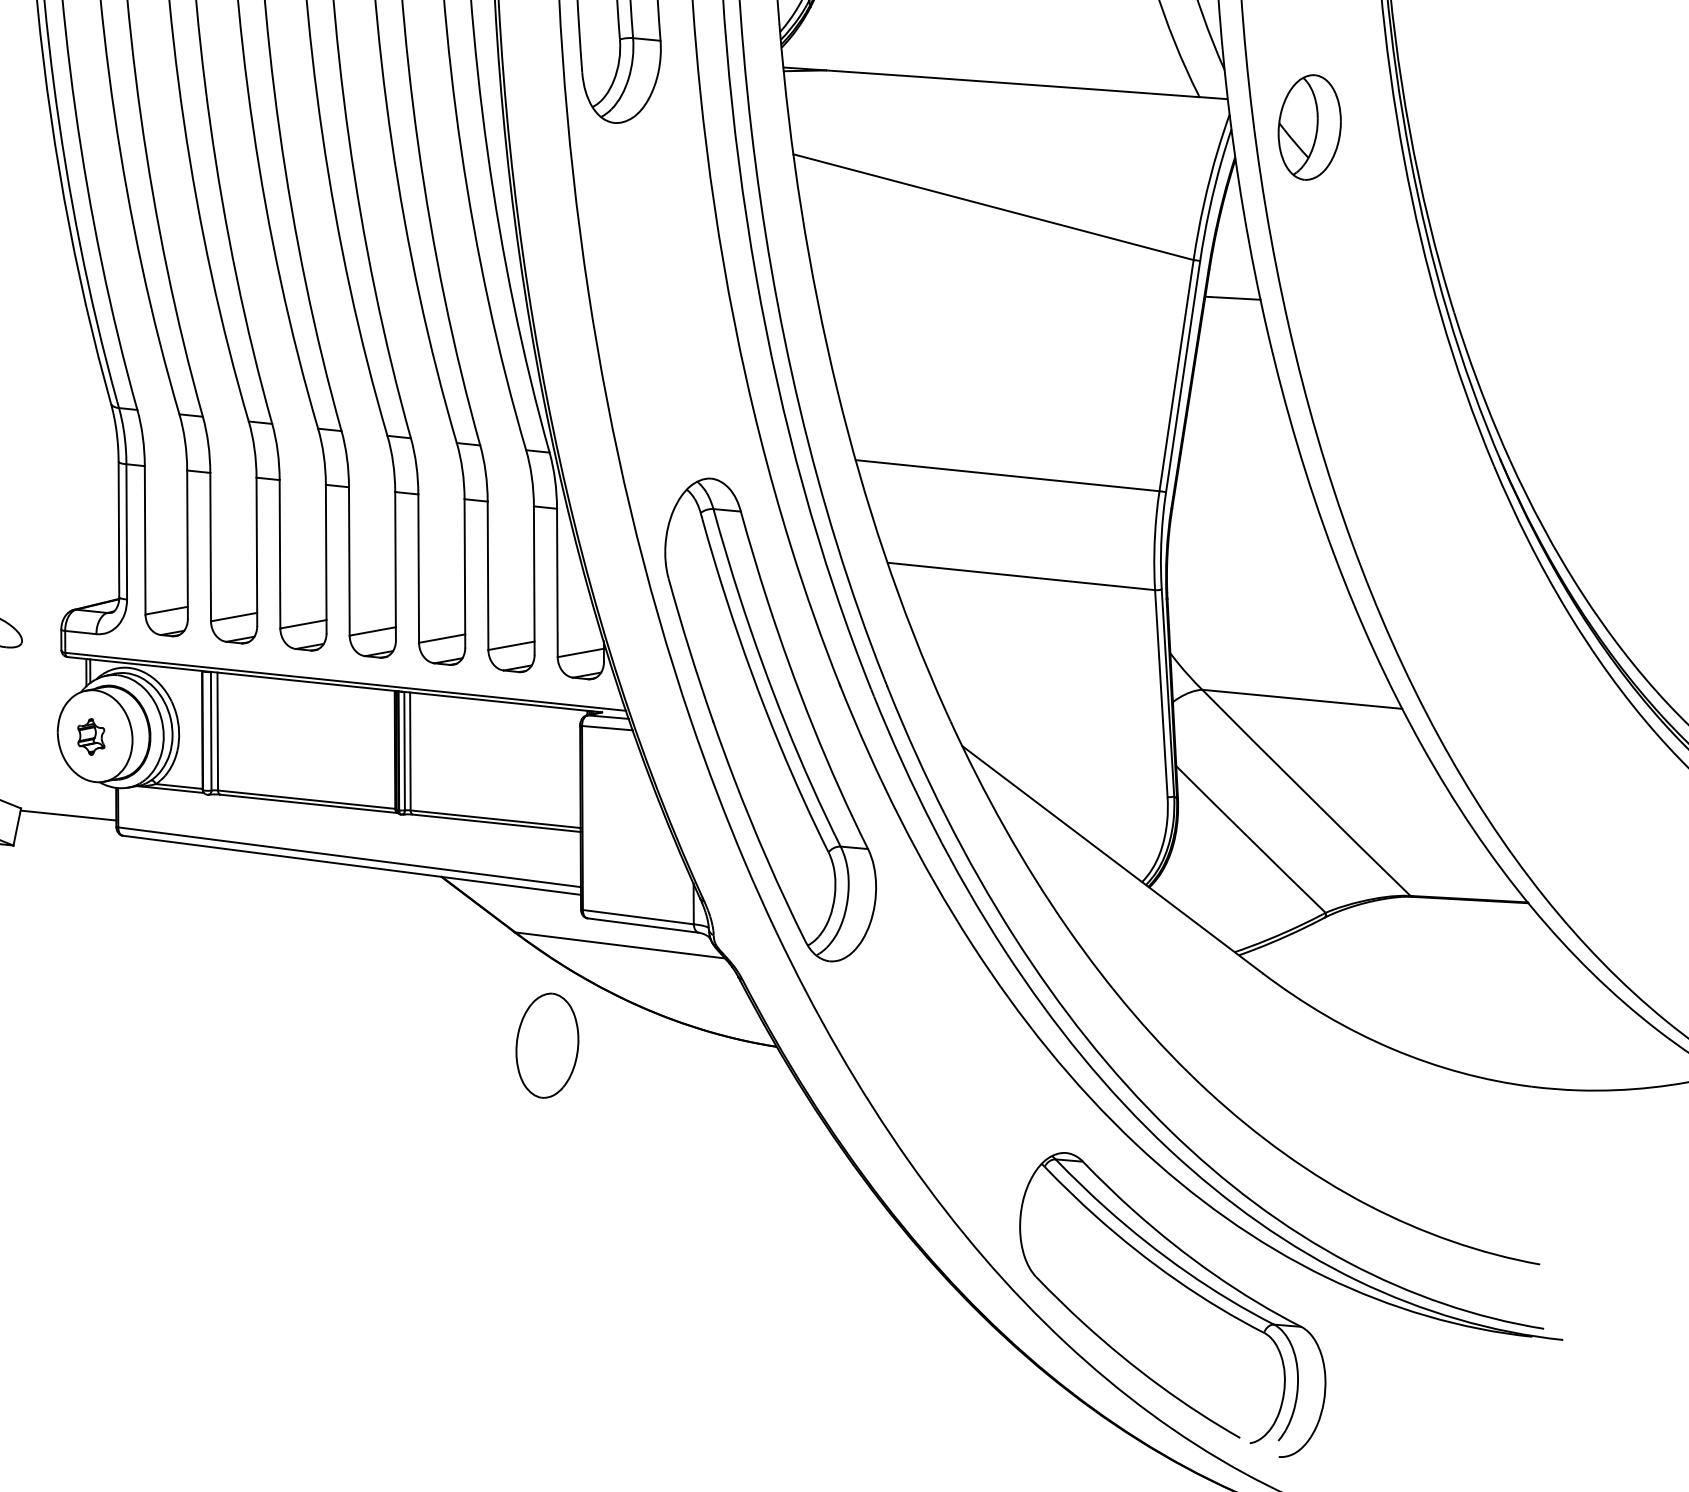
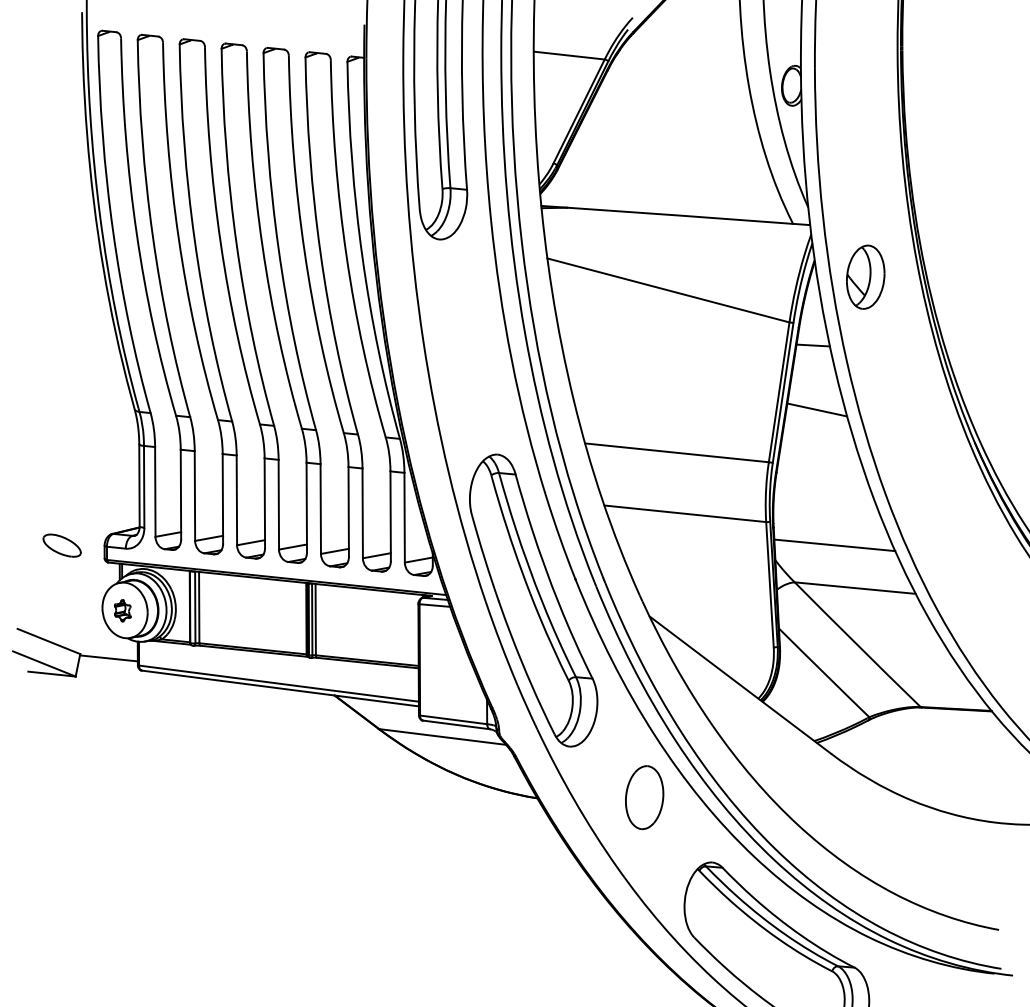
part: (1309, 126) -> (865, 276), moved
line: (1239, 404) -> (817, 409), added
line: (1268, 628) -> (834, 545), added
part: (547, 1045) -> (644, 797), moved

